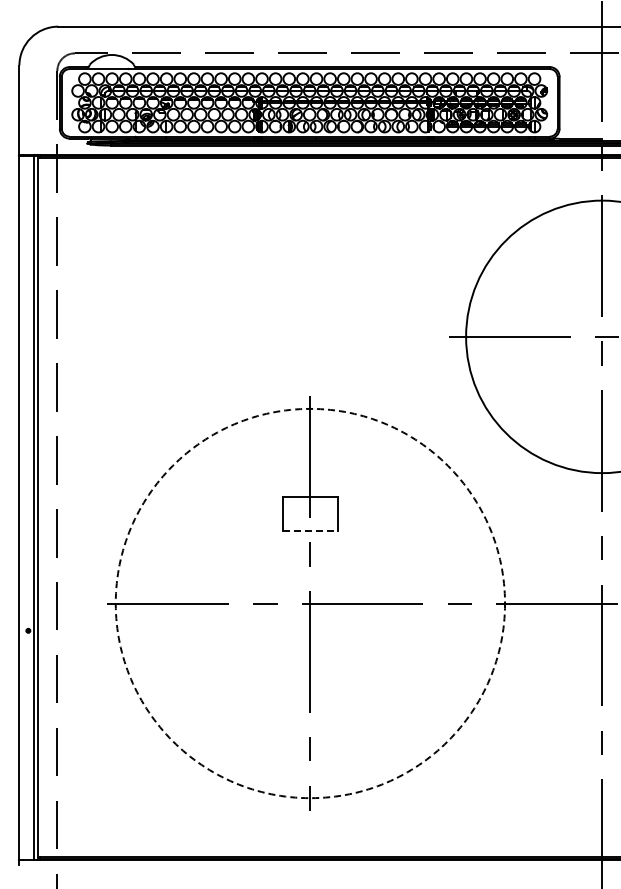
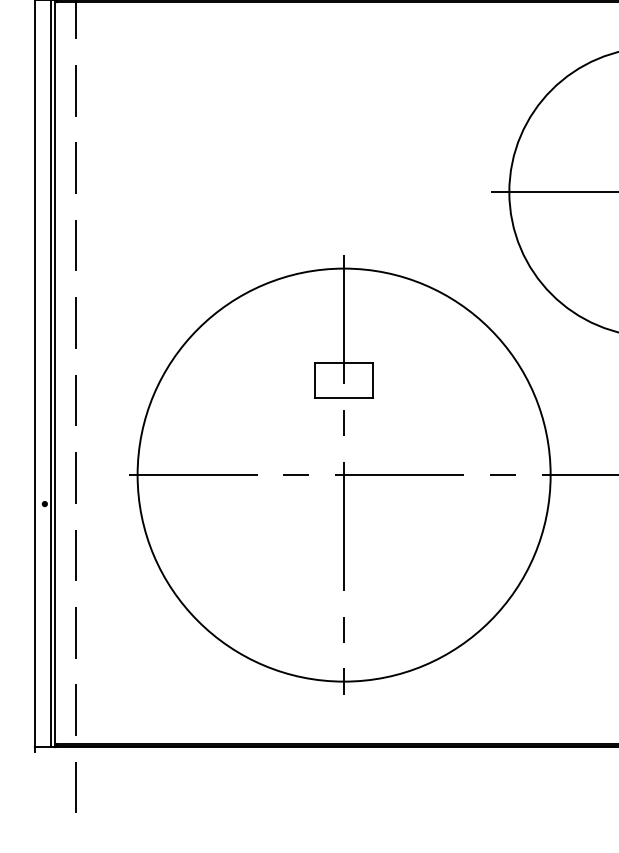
line: (310, 530) -> (344, 397), dashed -> solid
circle: (310, 603) -> (344, 475), dashed -> solid

